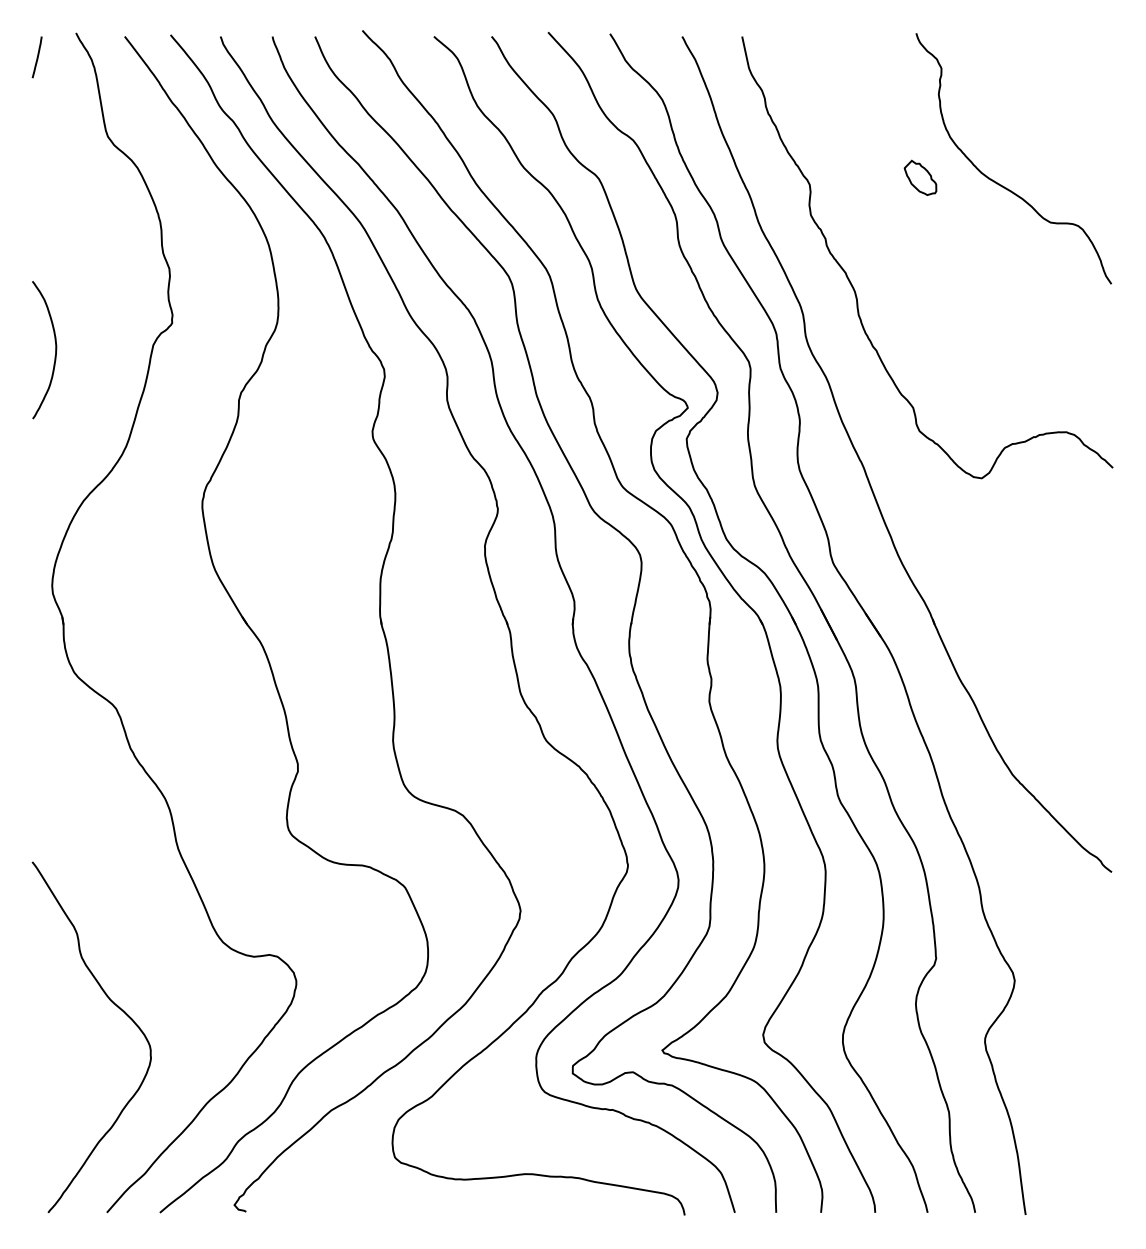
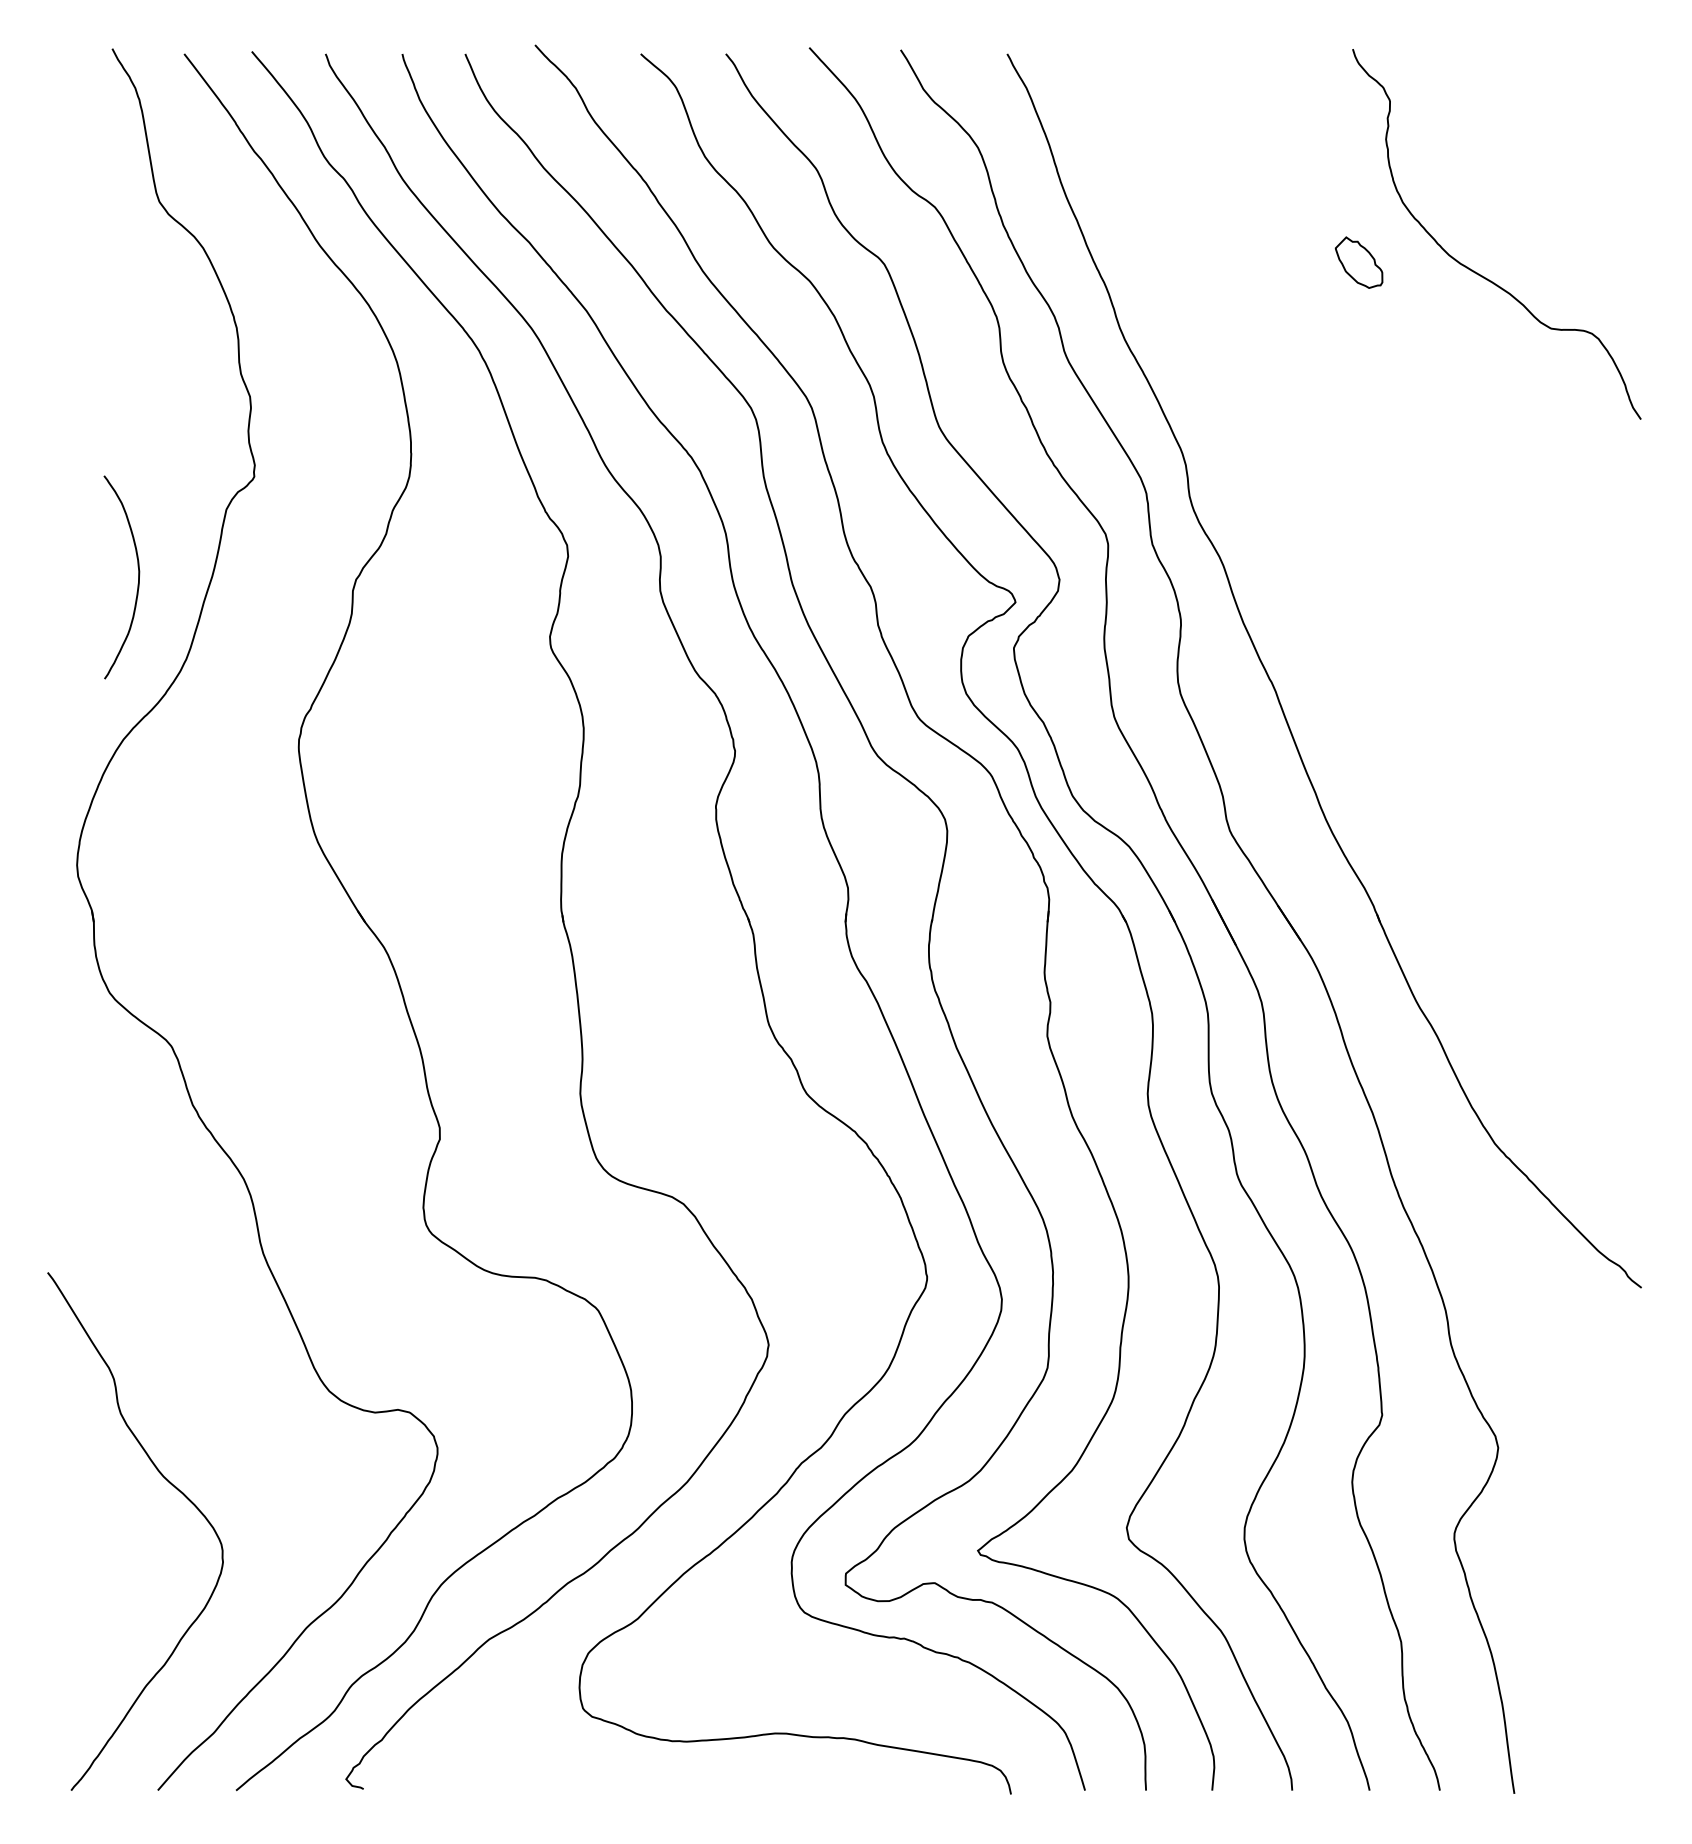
line: (36, 57) -> (53, 84), removed
curve: (856, 292) -> (1264, 431), removed
curve: (55, 350) -> (138, 577), moved

